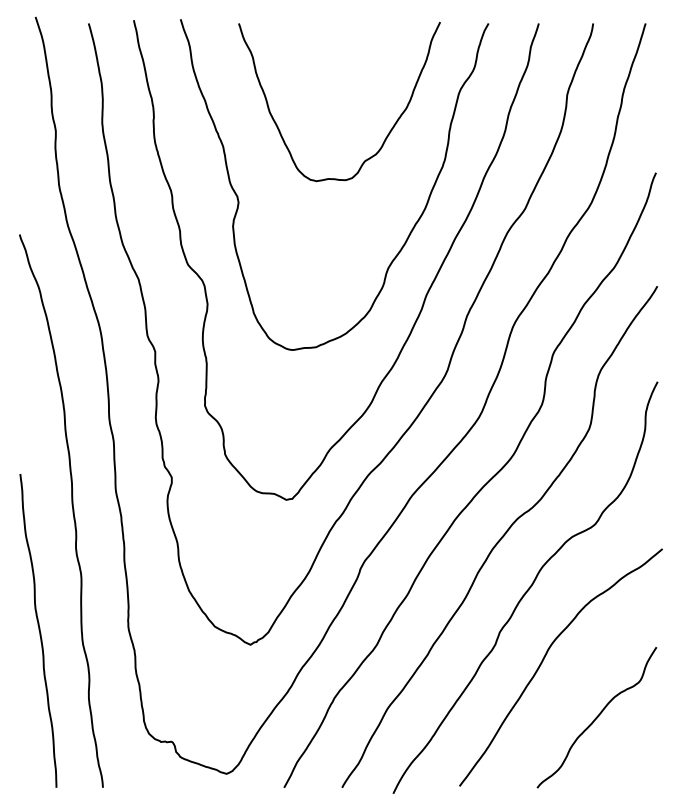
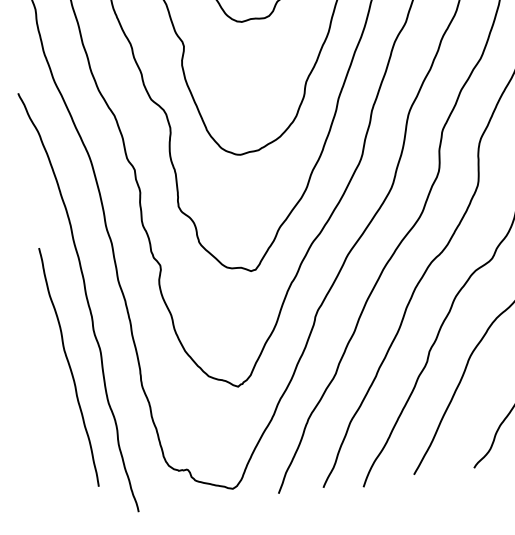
curve: (38, 630) -> (68, 367), moved

